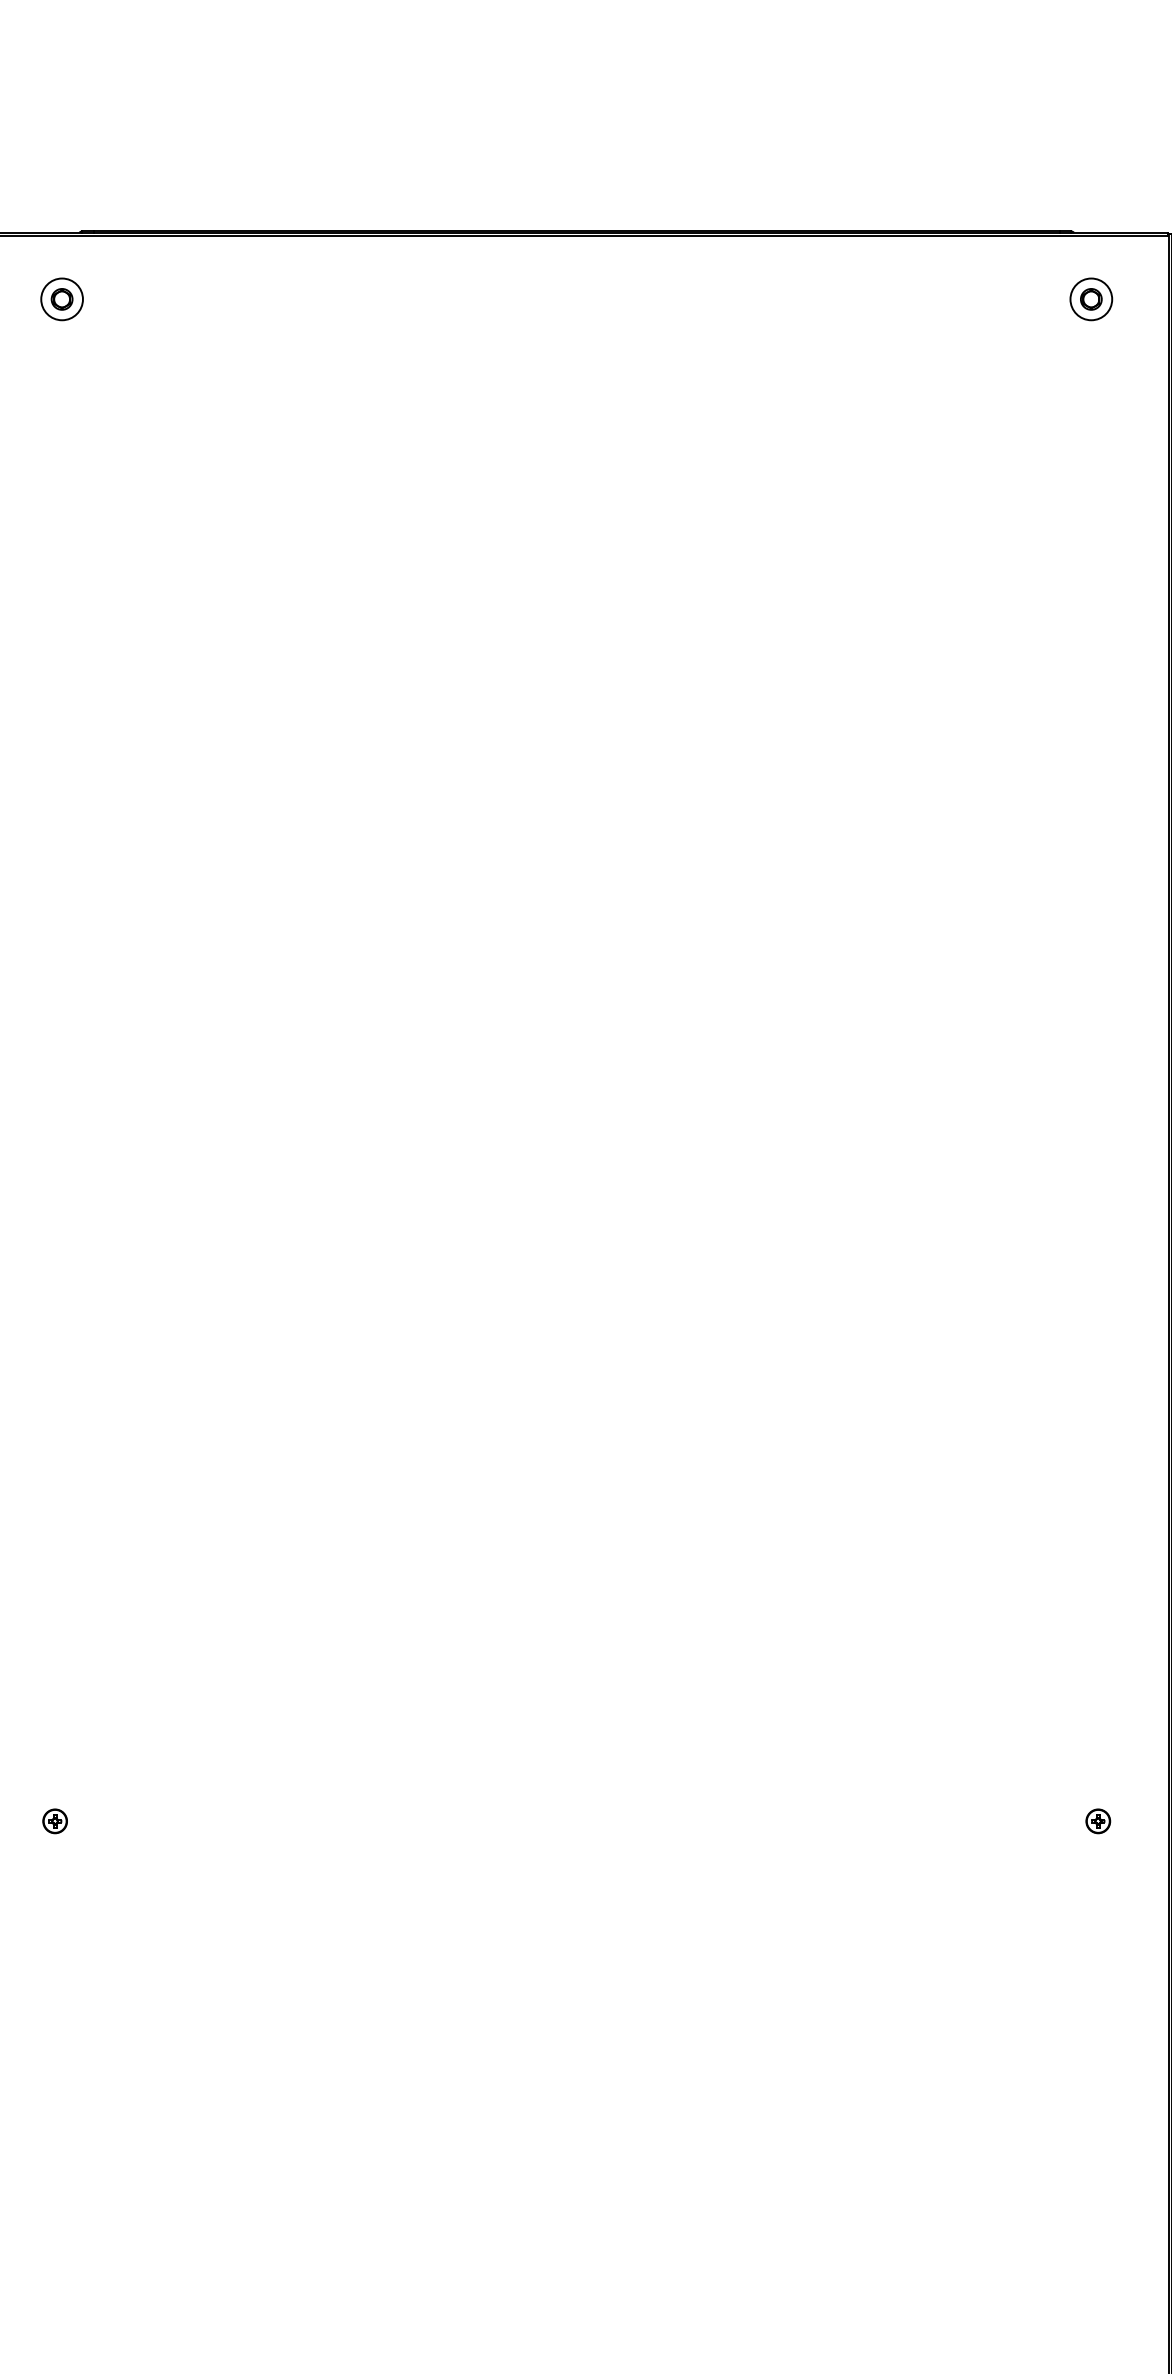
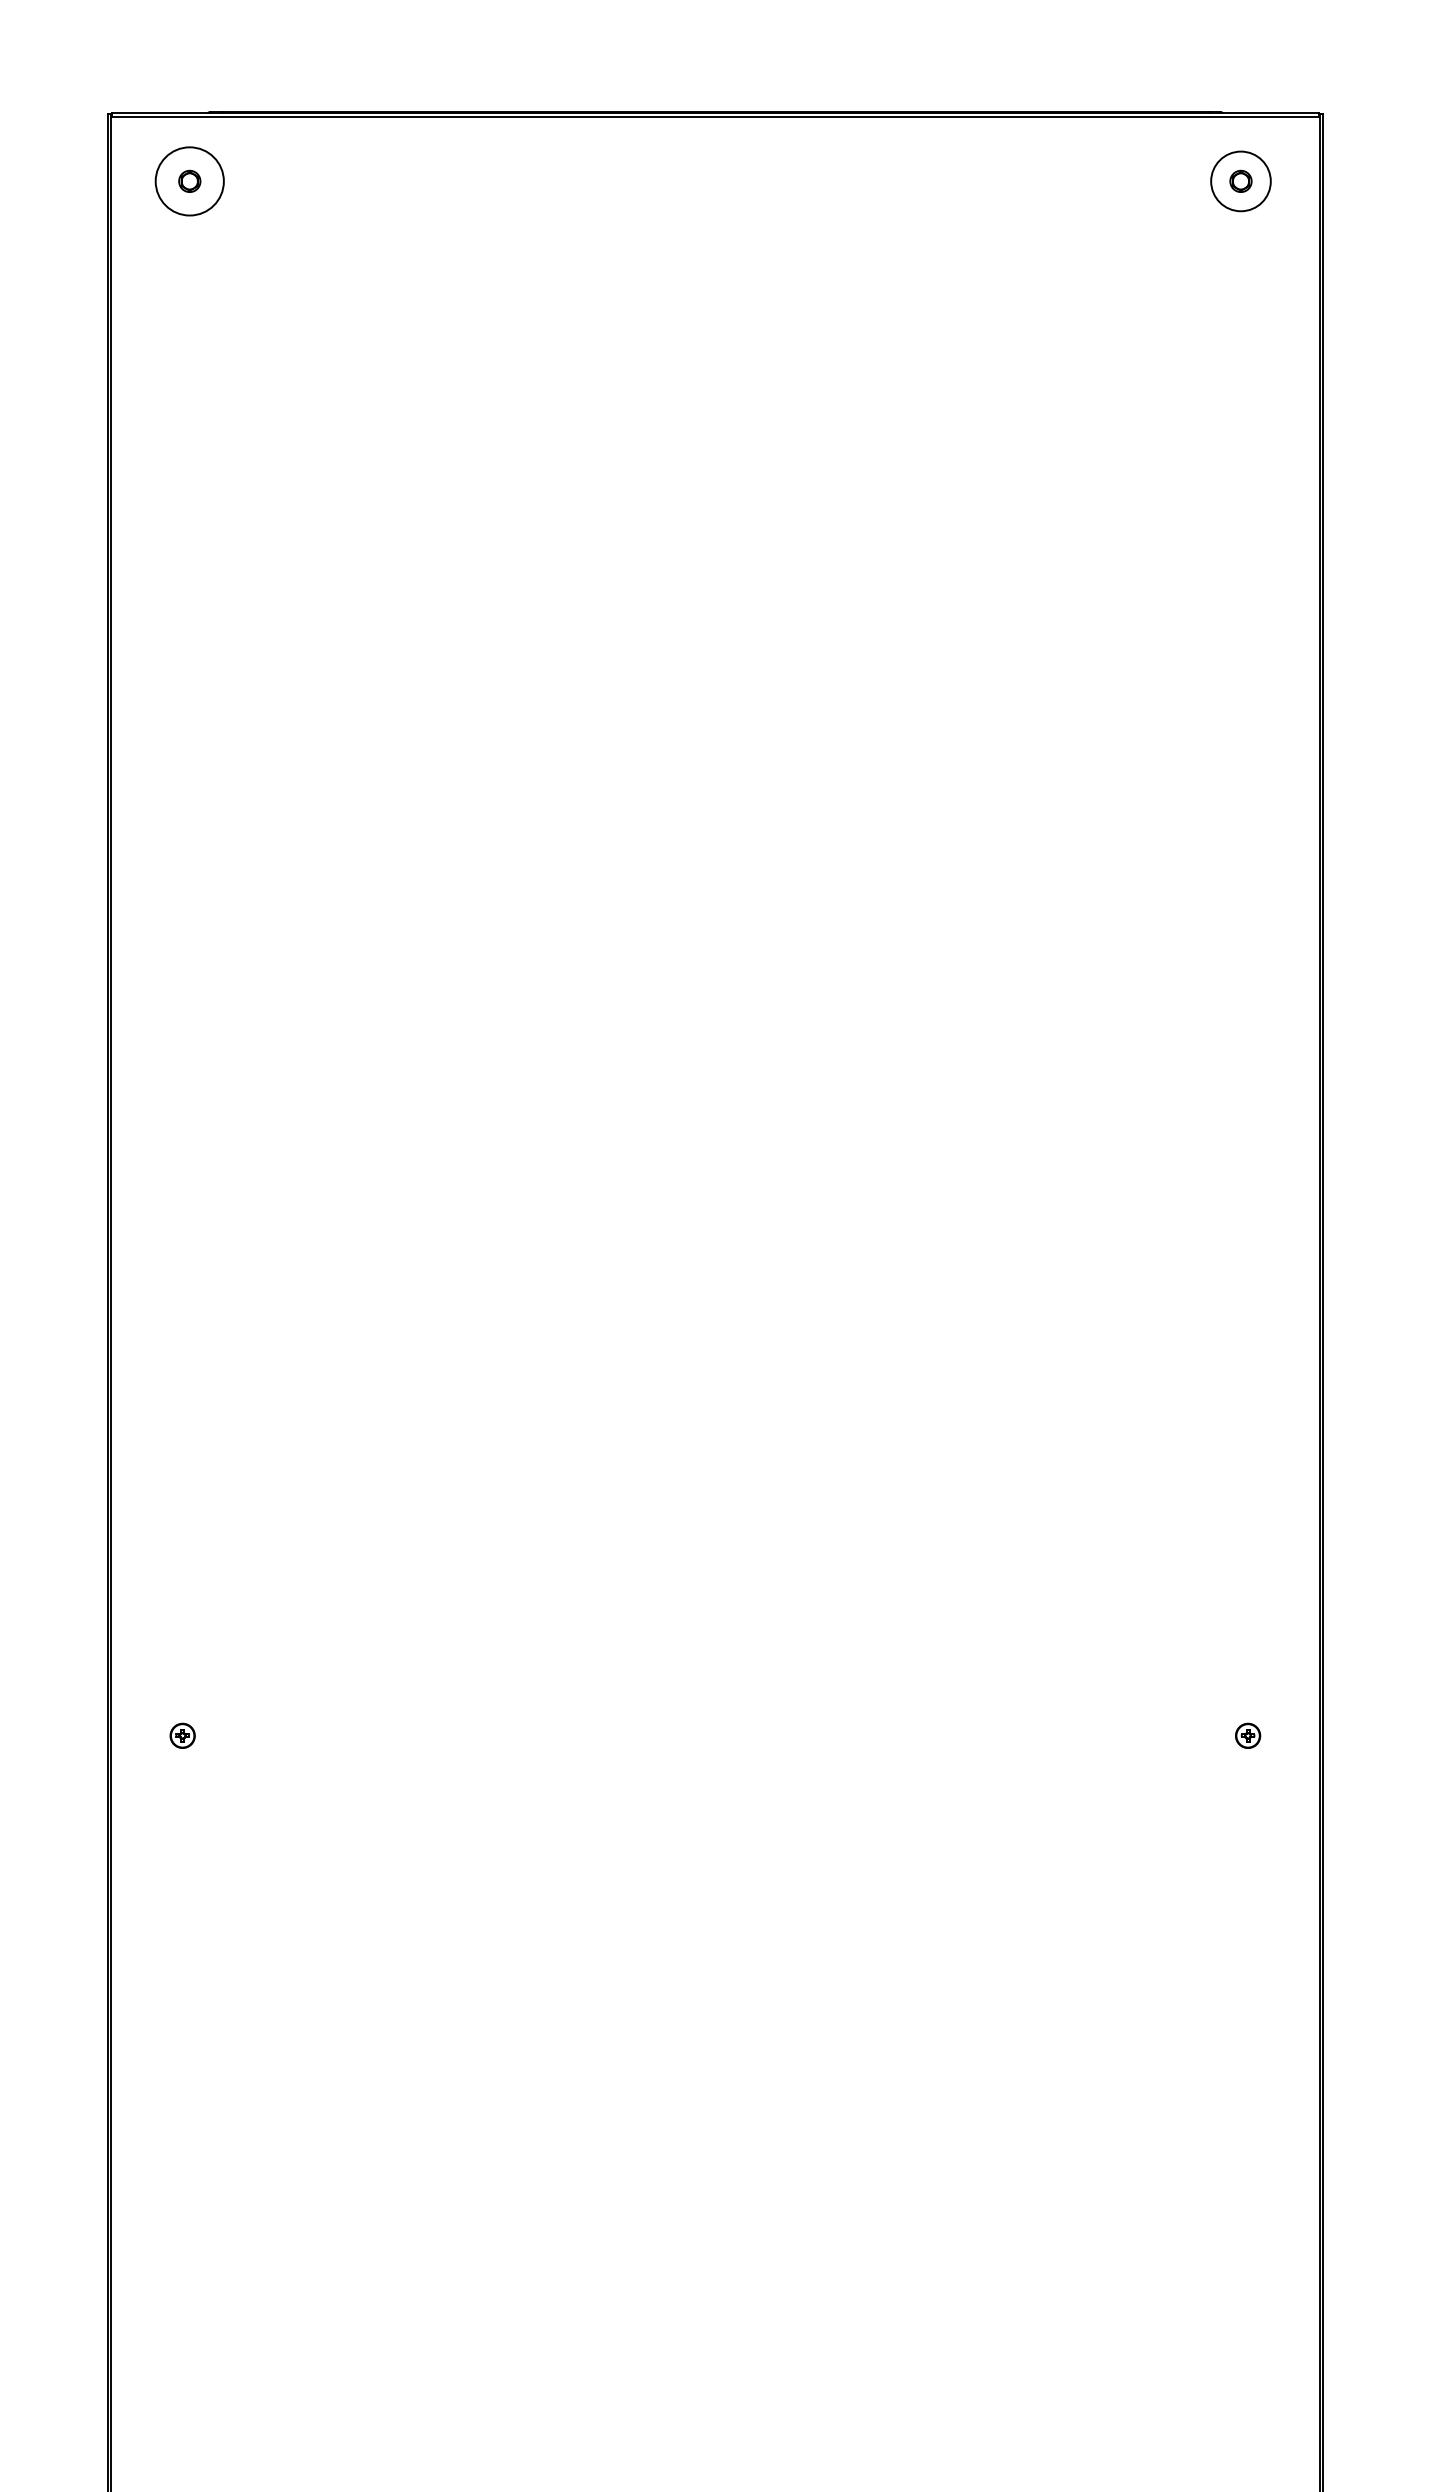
circle: (61, 299) -> (189, 181), size x1.6
circle: (1090, 299) -> (1240, 181), size x1.4

